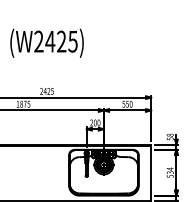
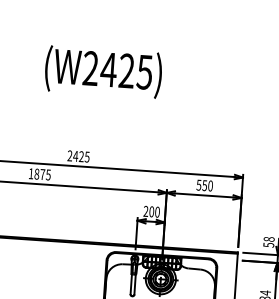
text: (46, 42) -> (102, 70), moved

